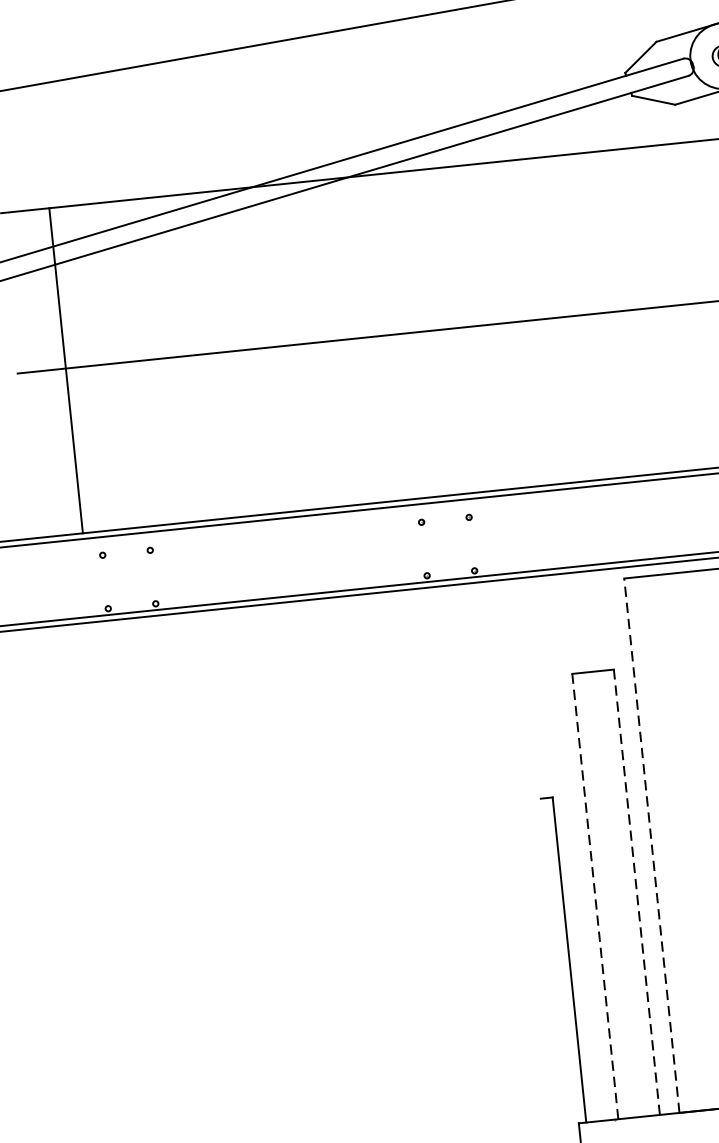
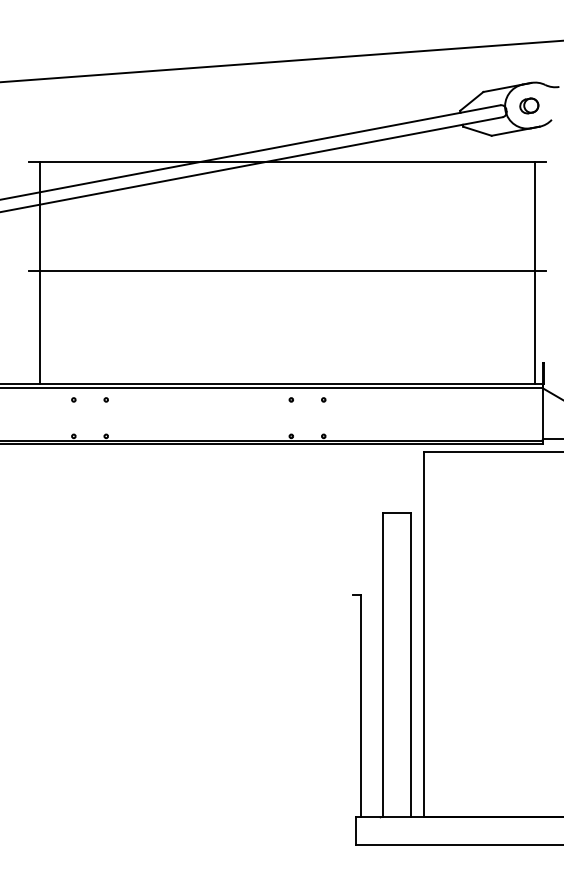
line: (66, 370) -> (40, 272), moved
line: (652, 844) -> (424, 633), dashed -> solid
line: (636, 892) -> (410, 664), dashed -> solid
line: (595, 896) -> (382, 664), dashed -> solid

